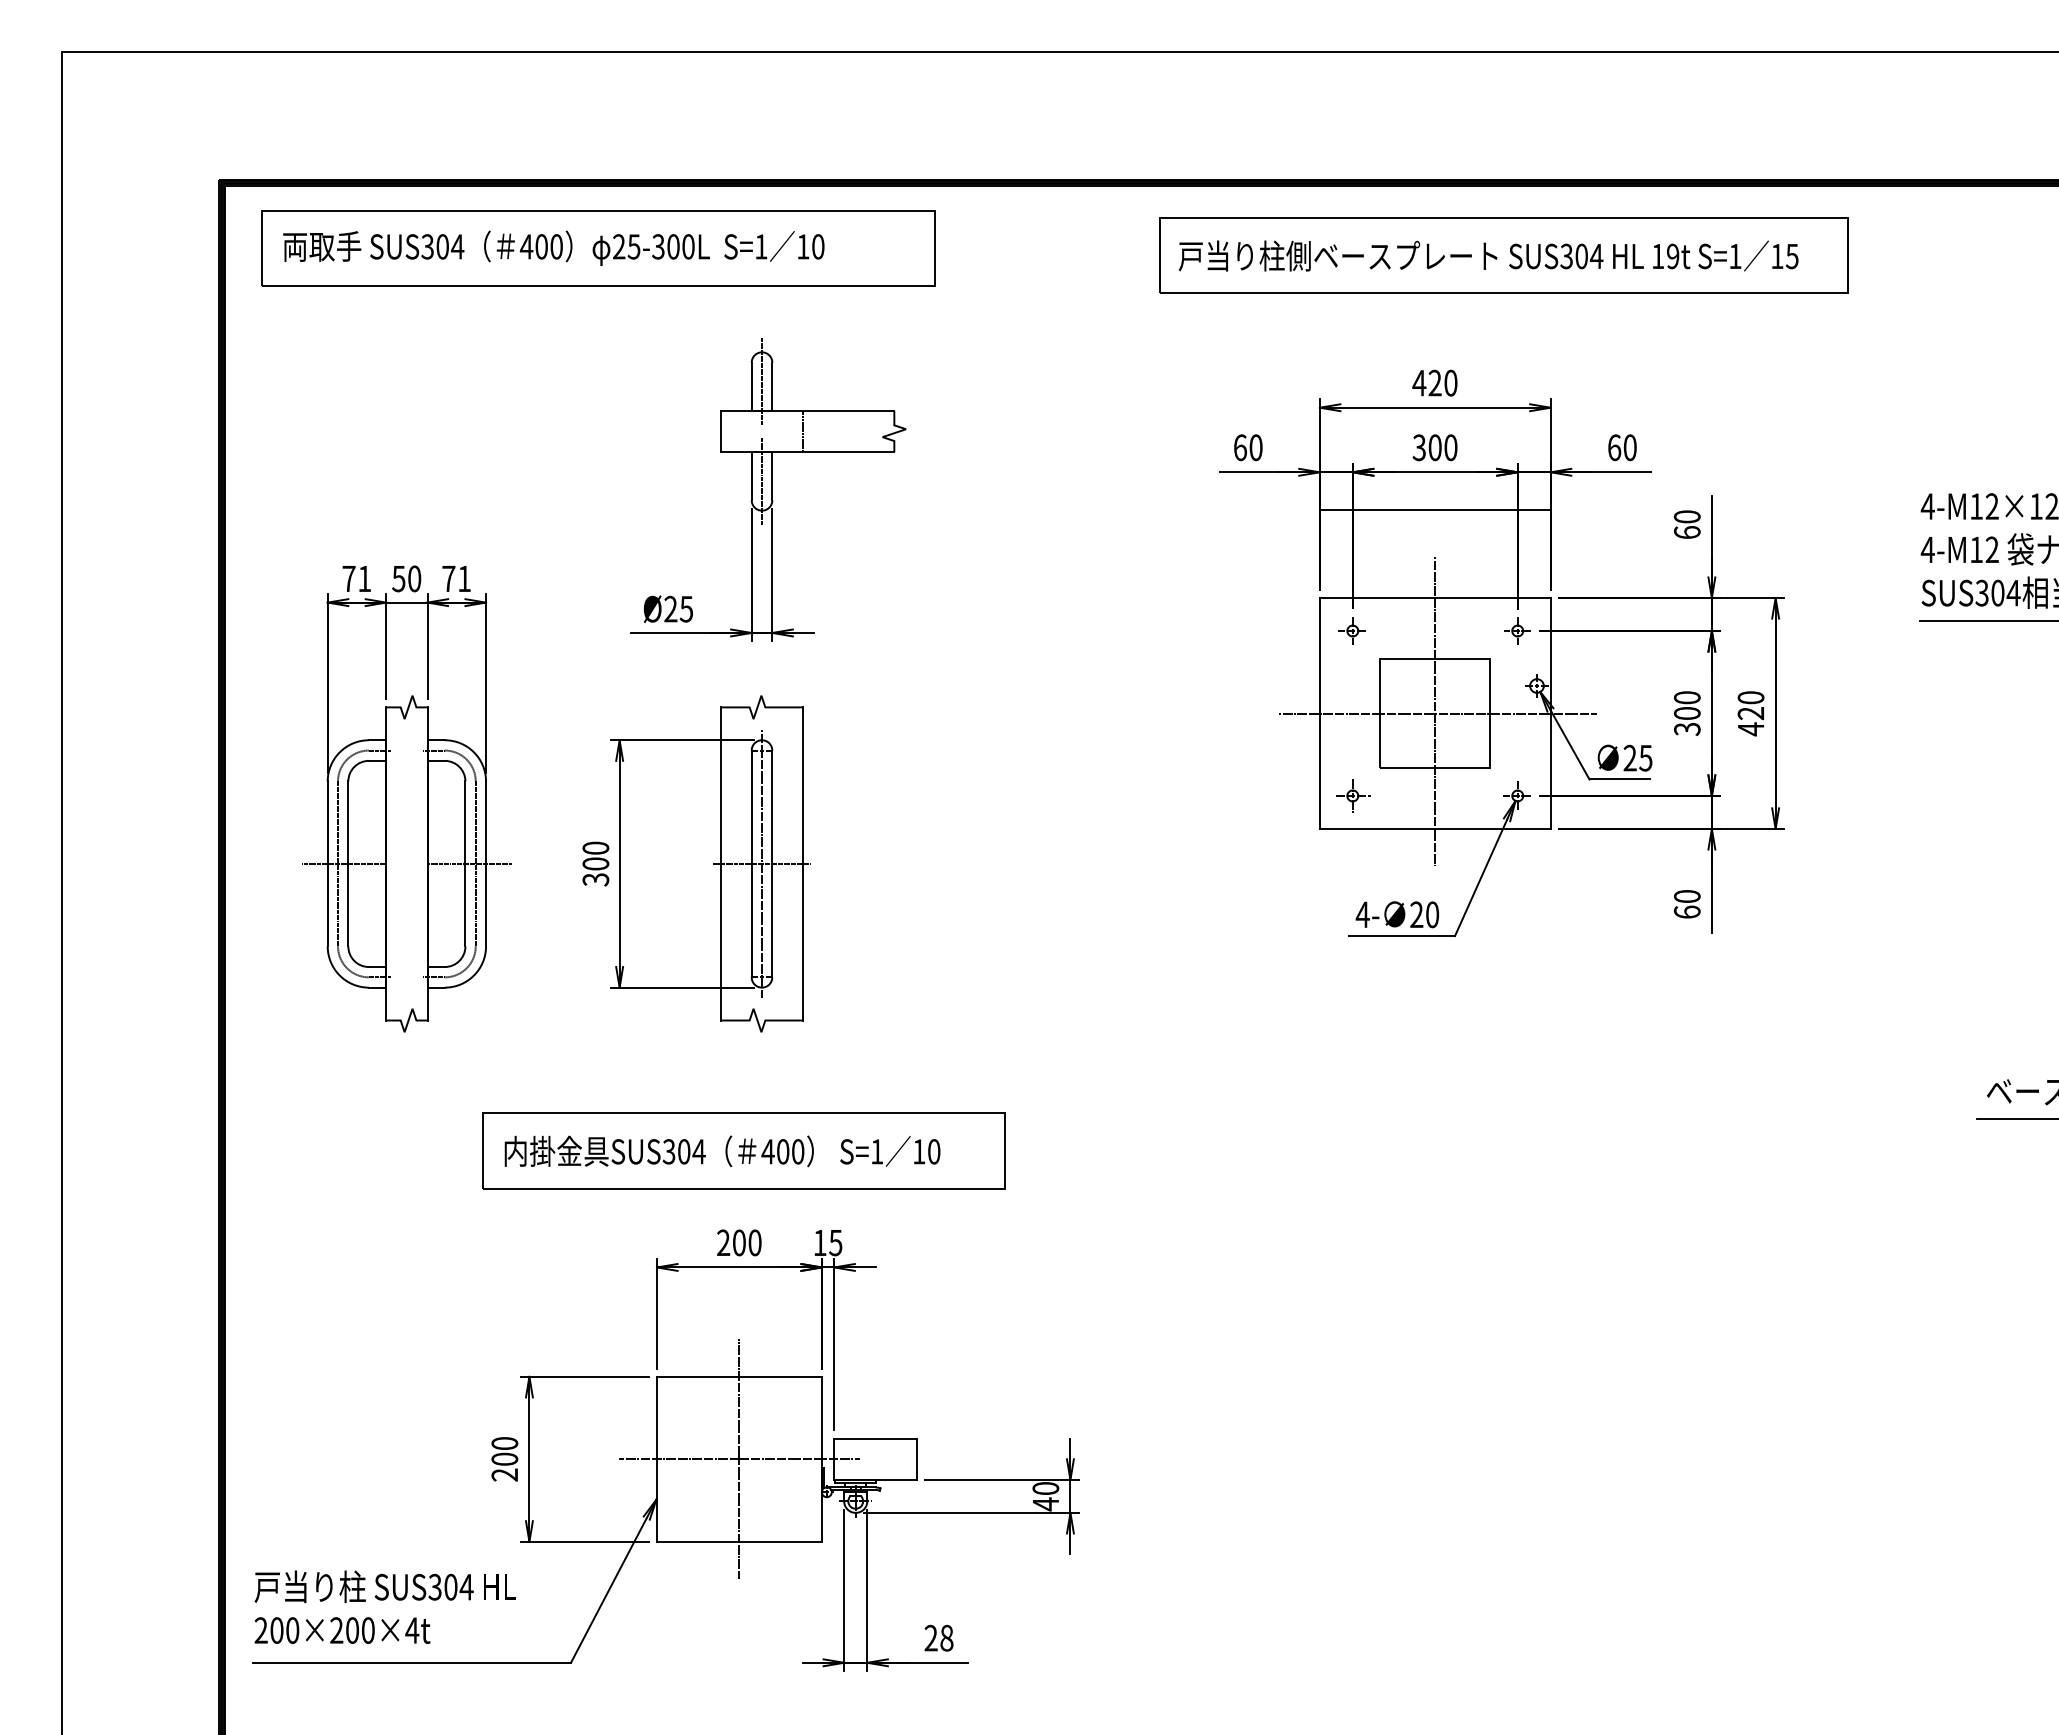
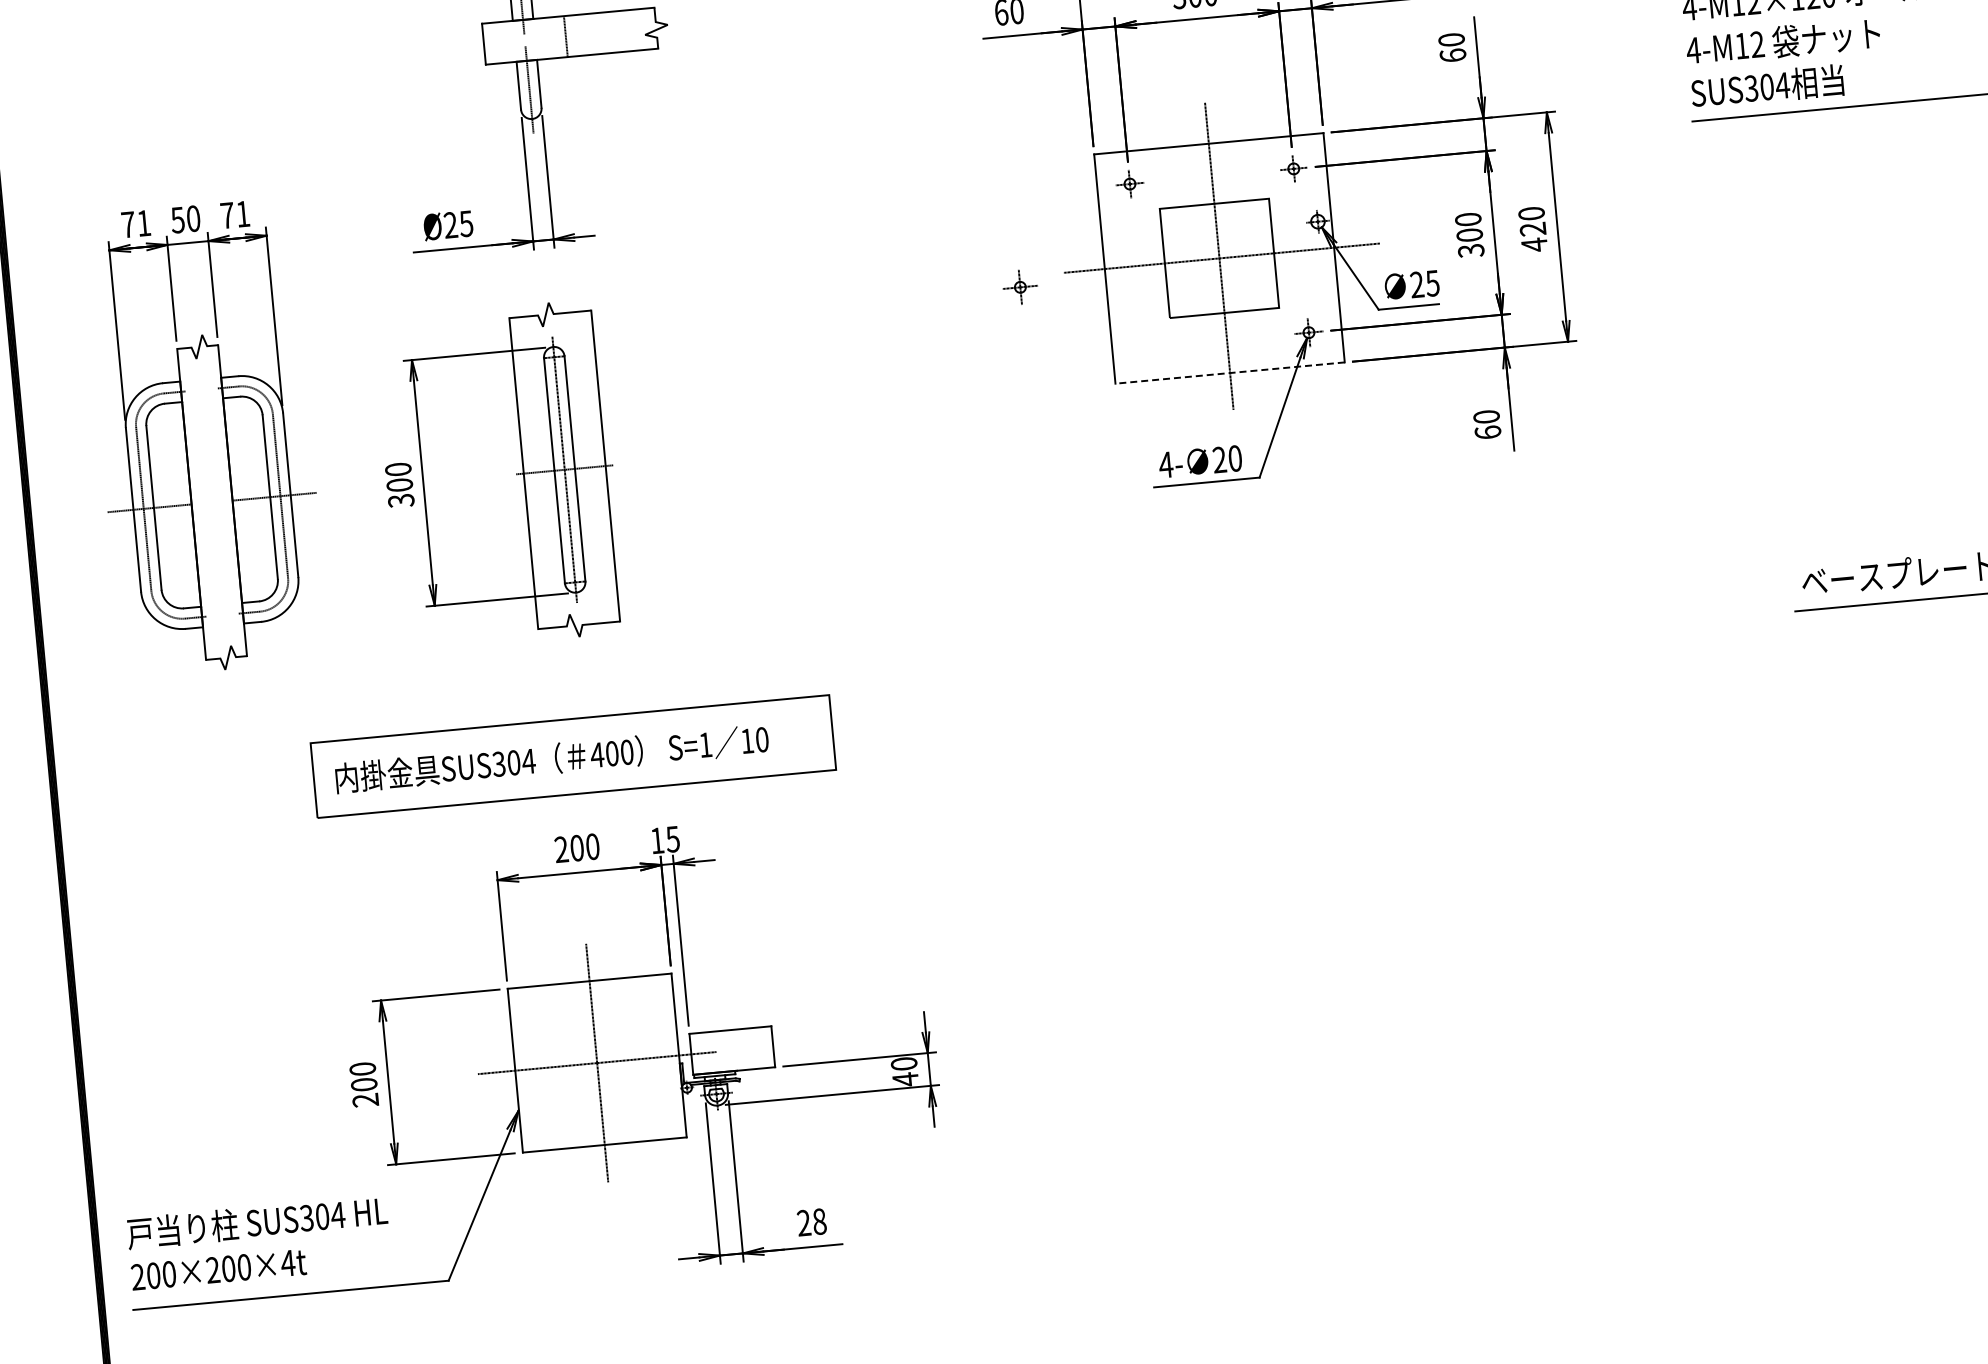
line: (1434, 510) -> (1200, 56), removed
part: (1353, 795) -> (1021, 286), moved
line: (1434, 828) -> (1229, 372), solid -> dashed

